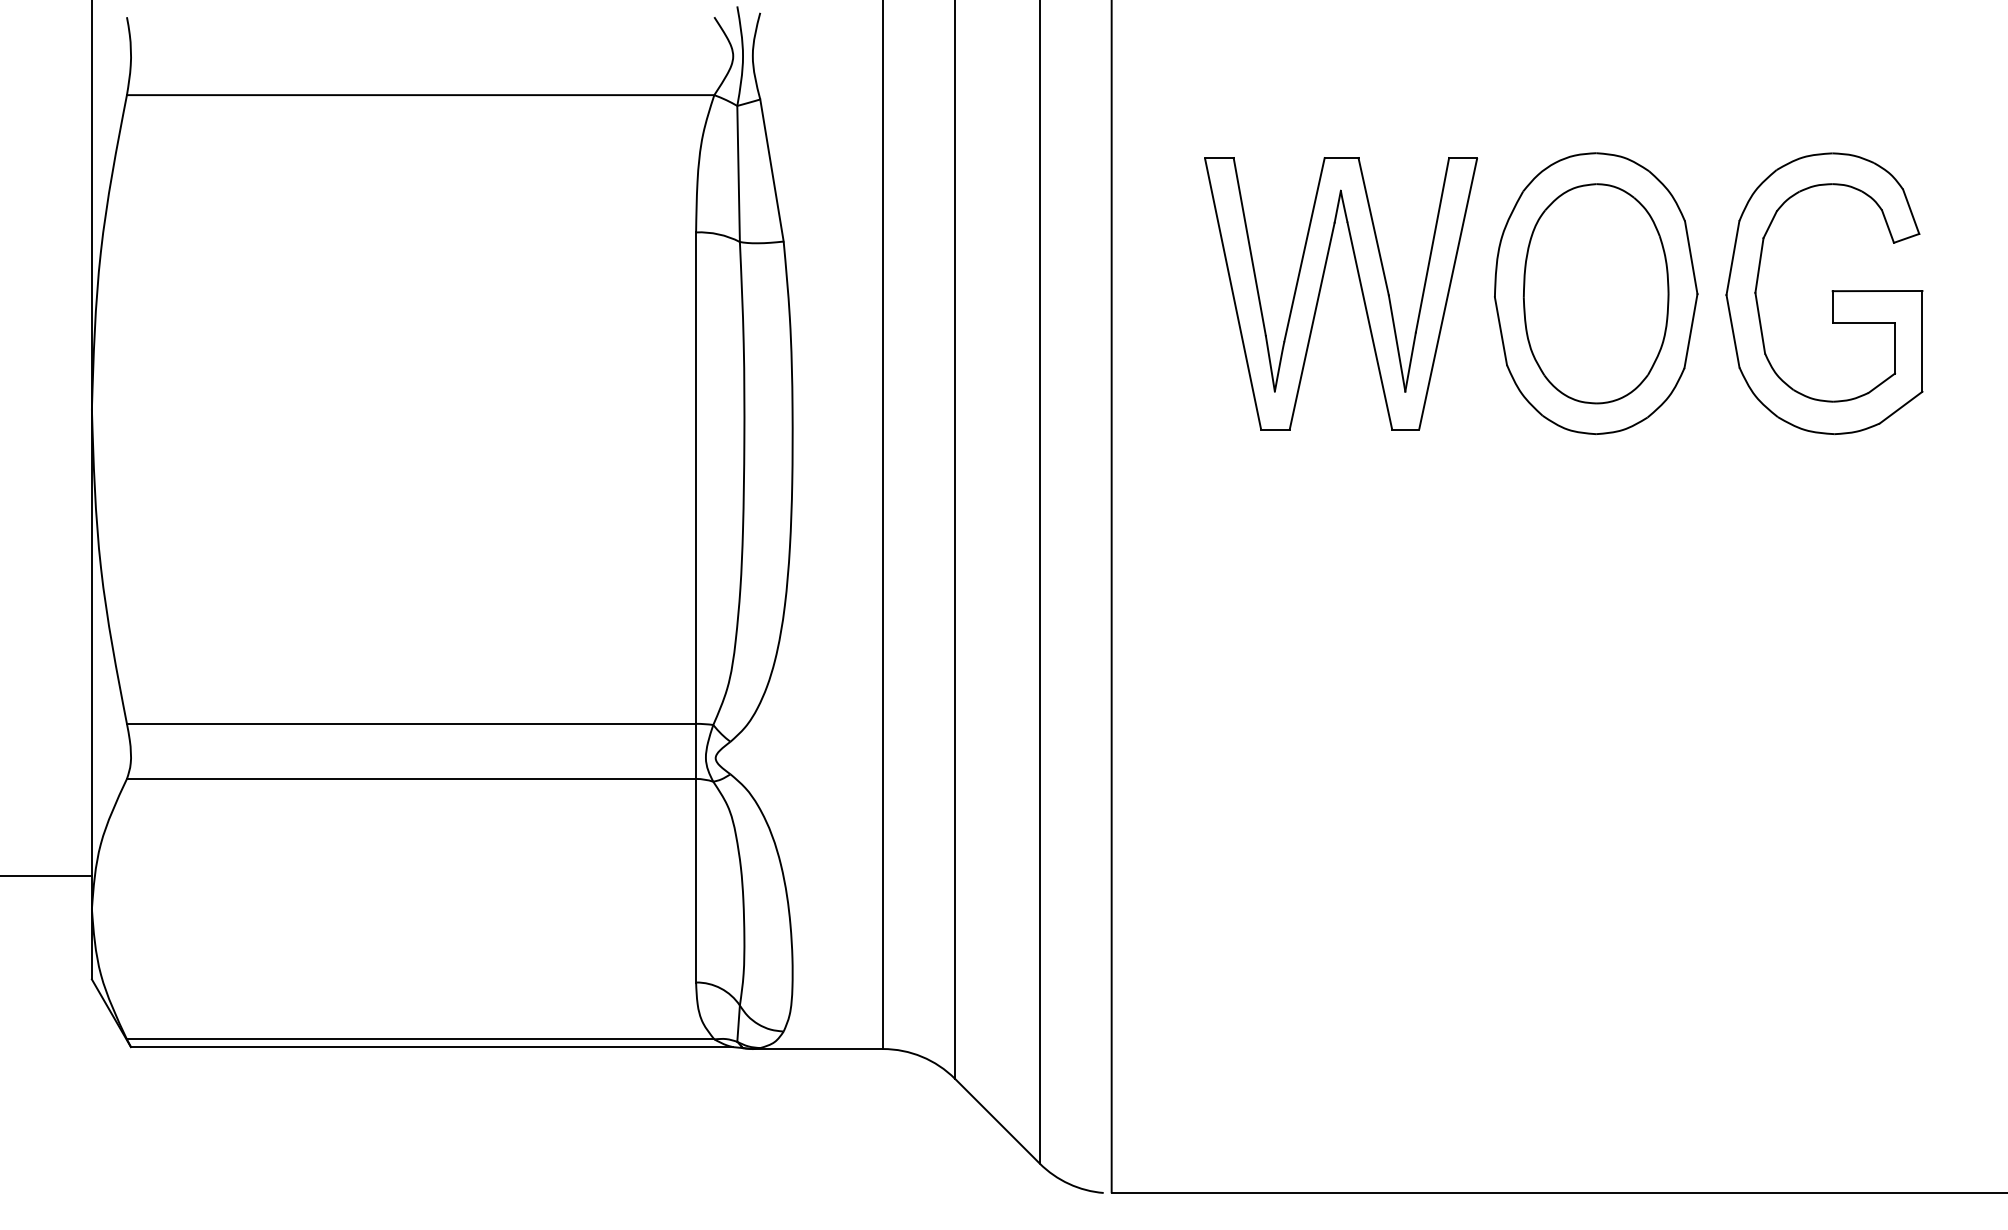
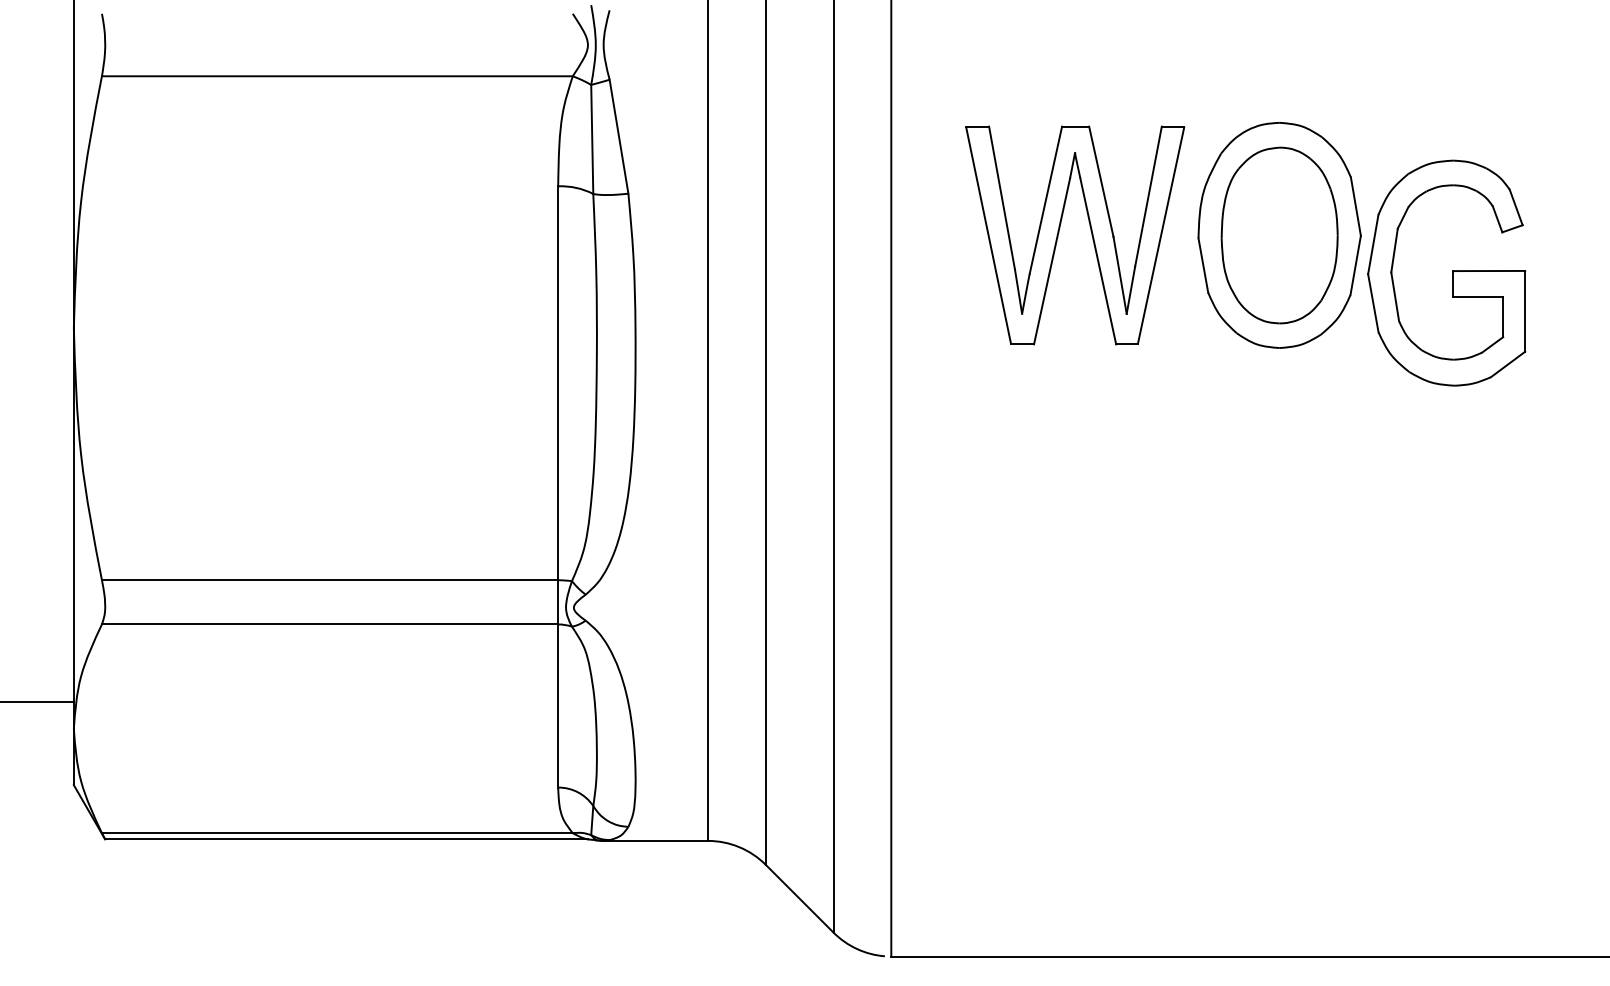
part: (1831, 291) -> (1452, 271), moved

